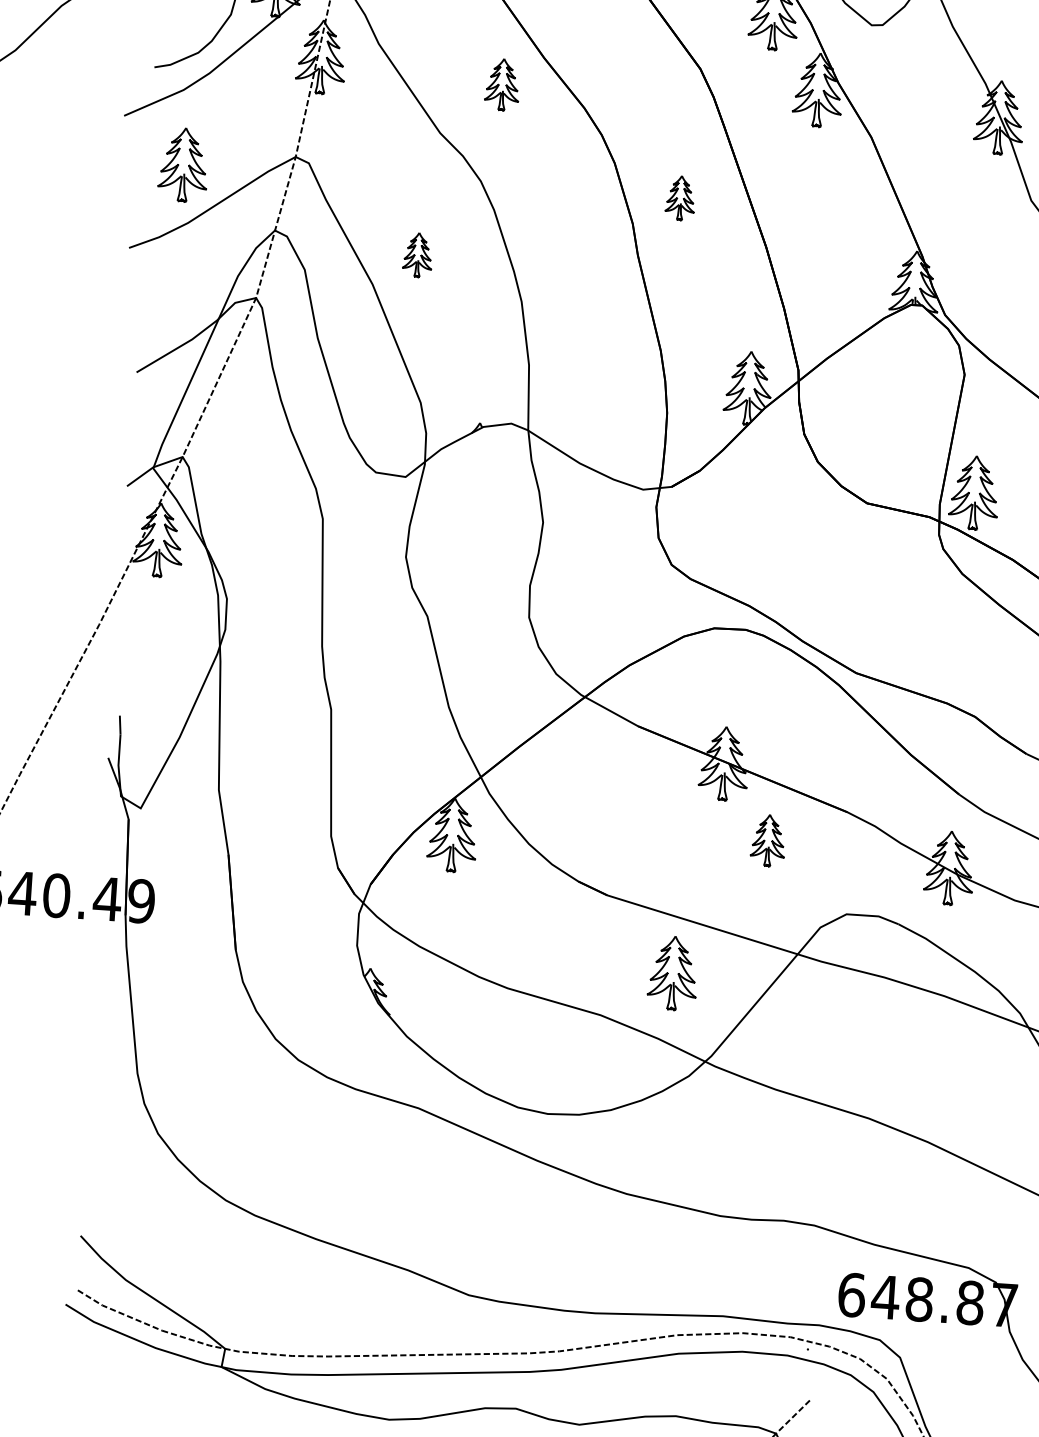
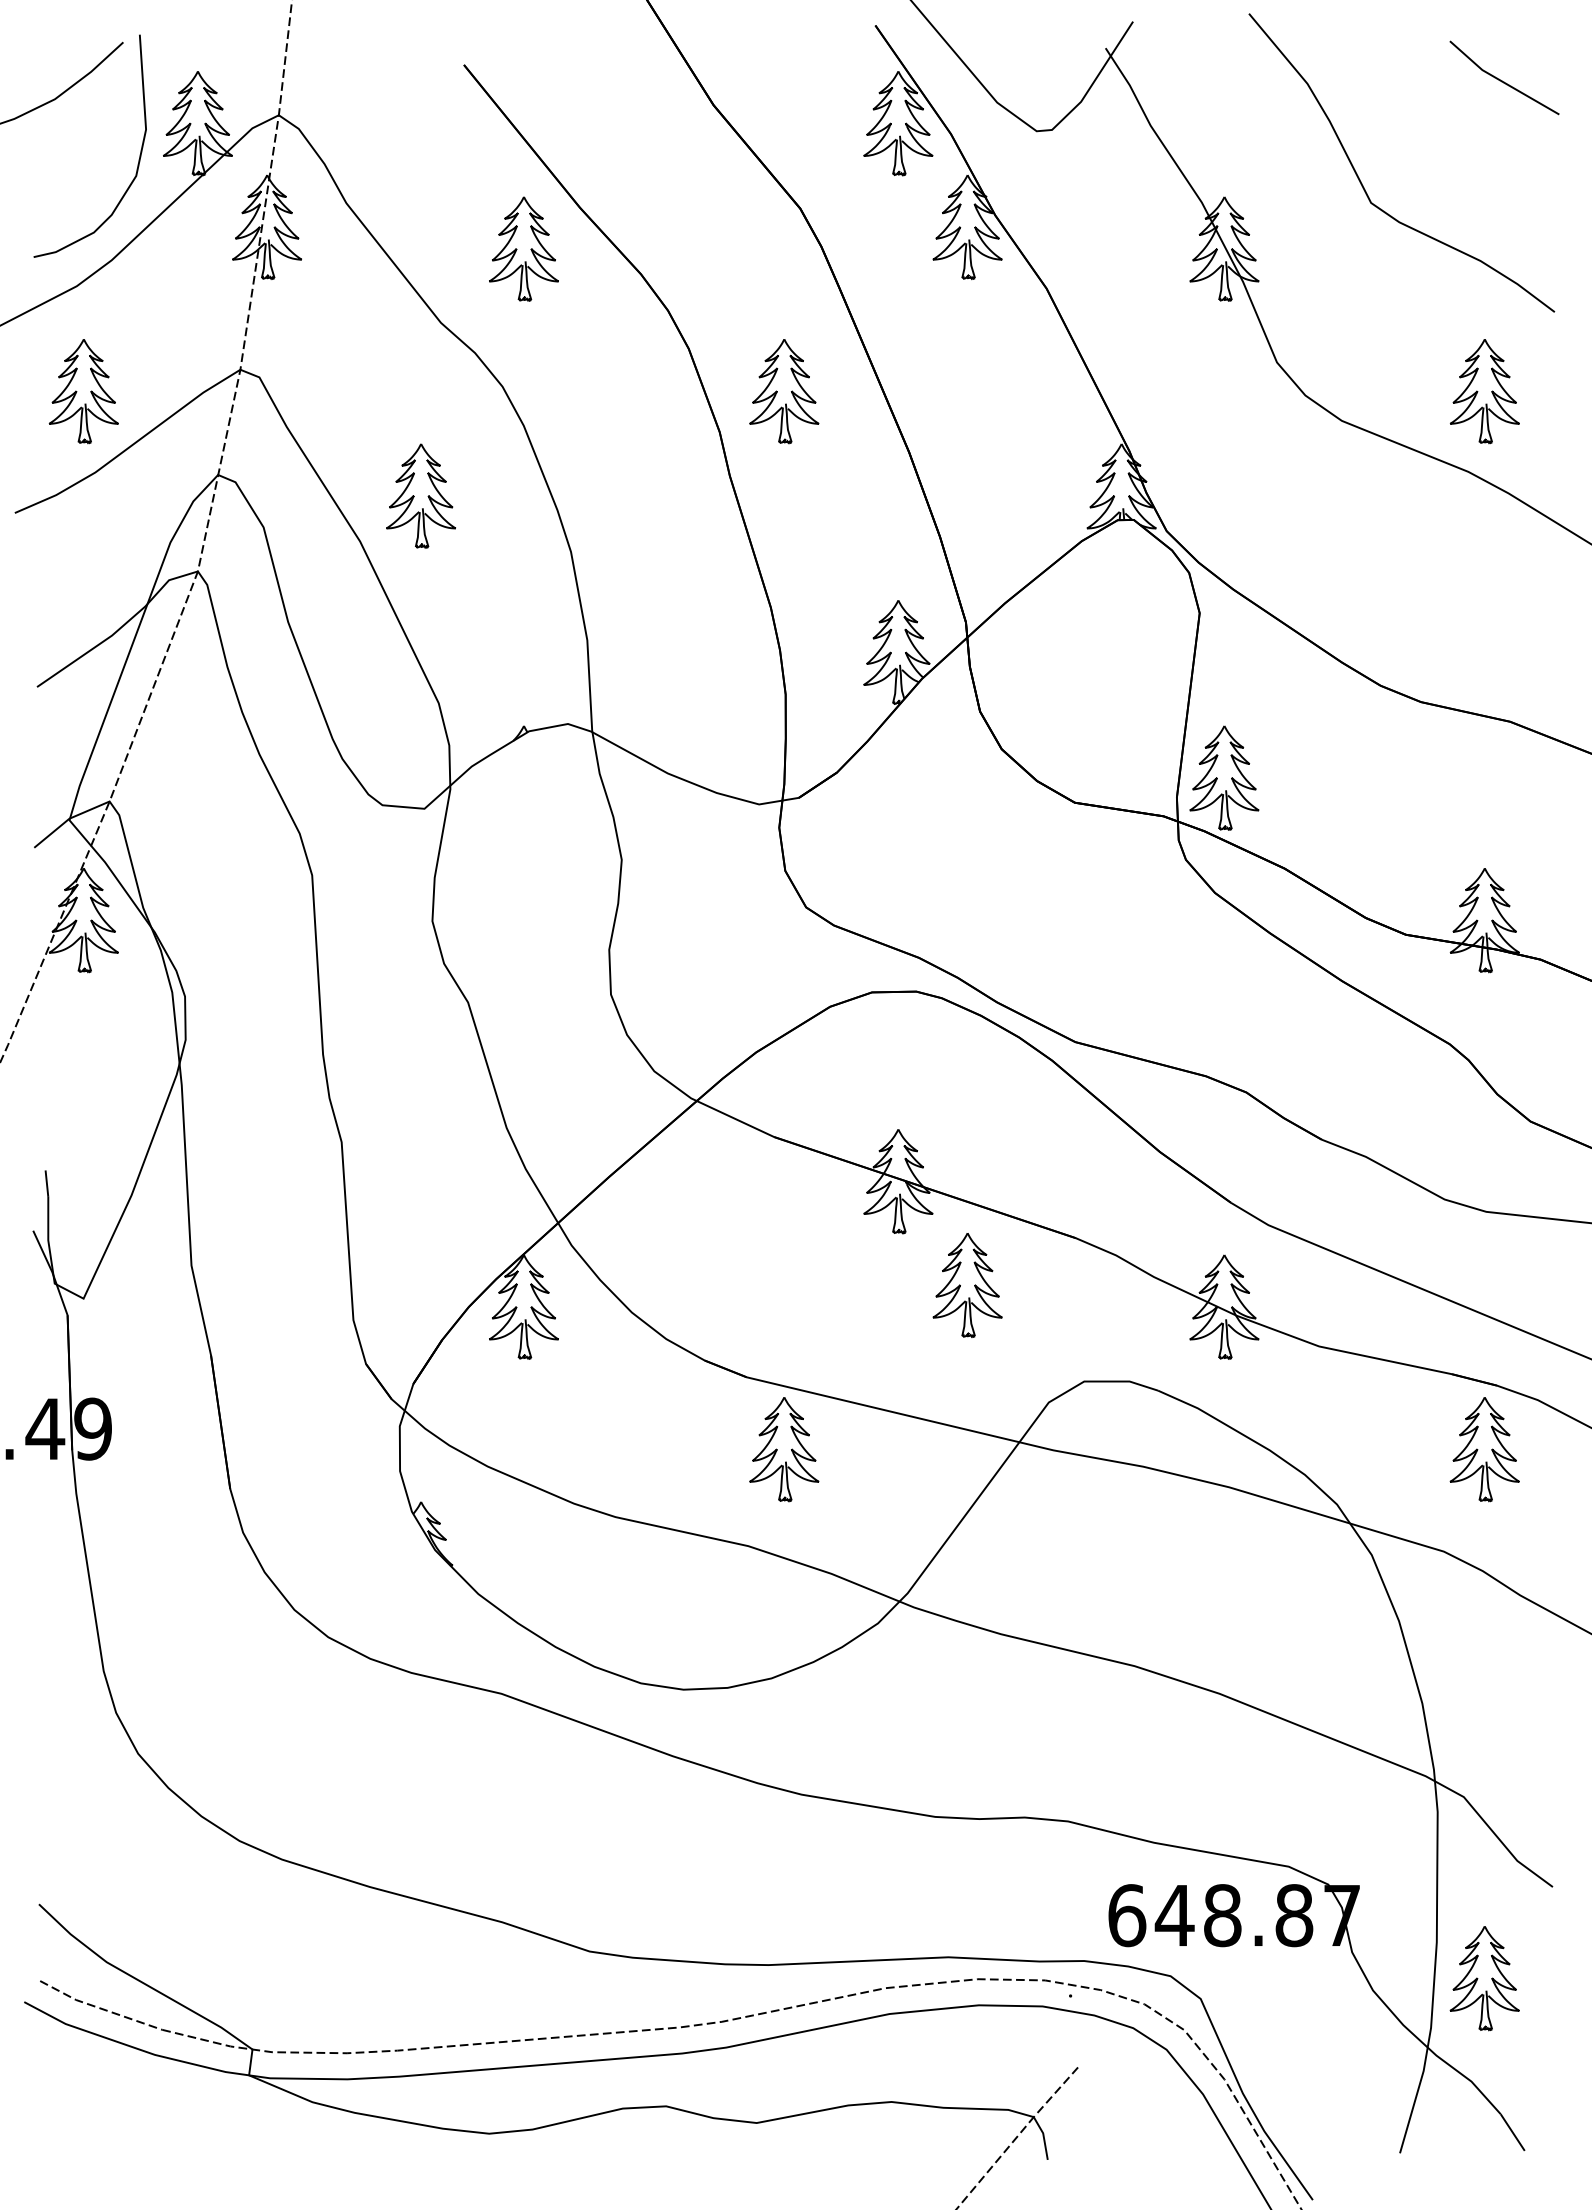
part: (502, 84) -> (523, 248), size x1.43
part: (680, 198) -> (784, 391), size x1.67
part: (417, 254) -> (420, 495), size x1.67
part: (768, 840) -> (967, 1285), size x1.43
part: (673, 973) -> (784, 1449), moved

